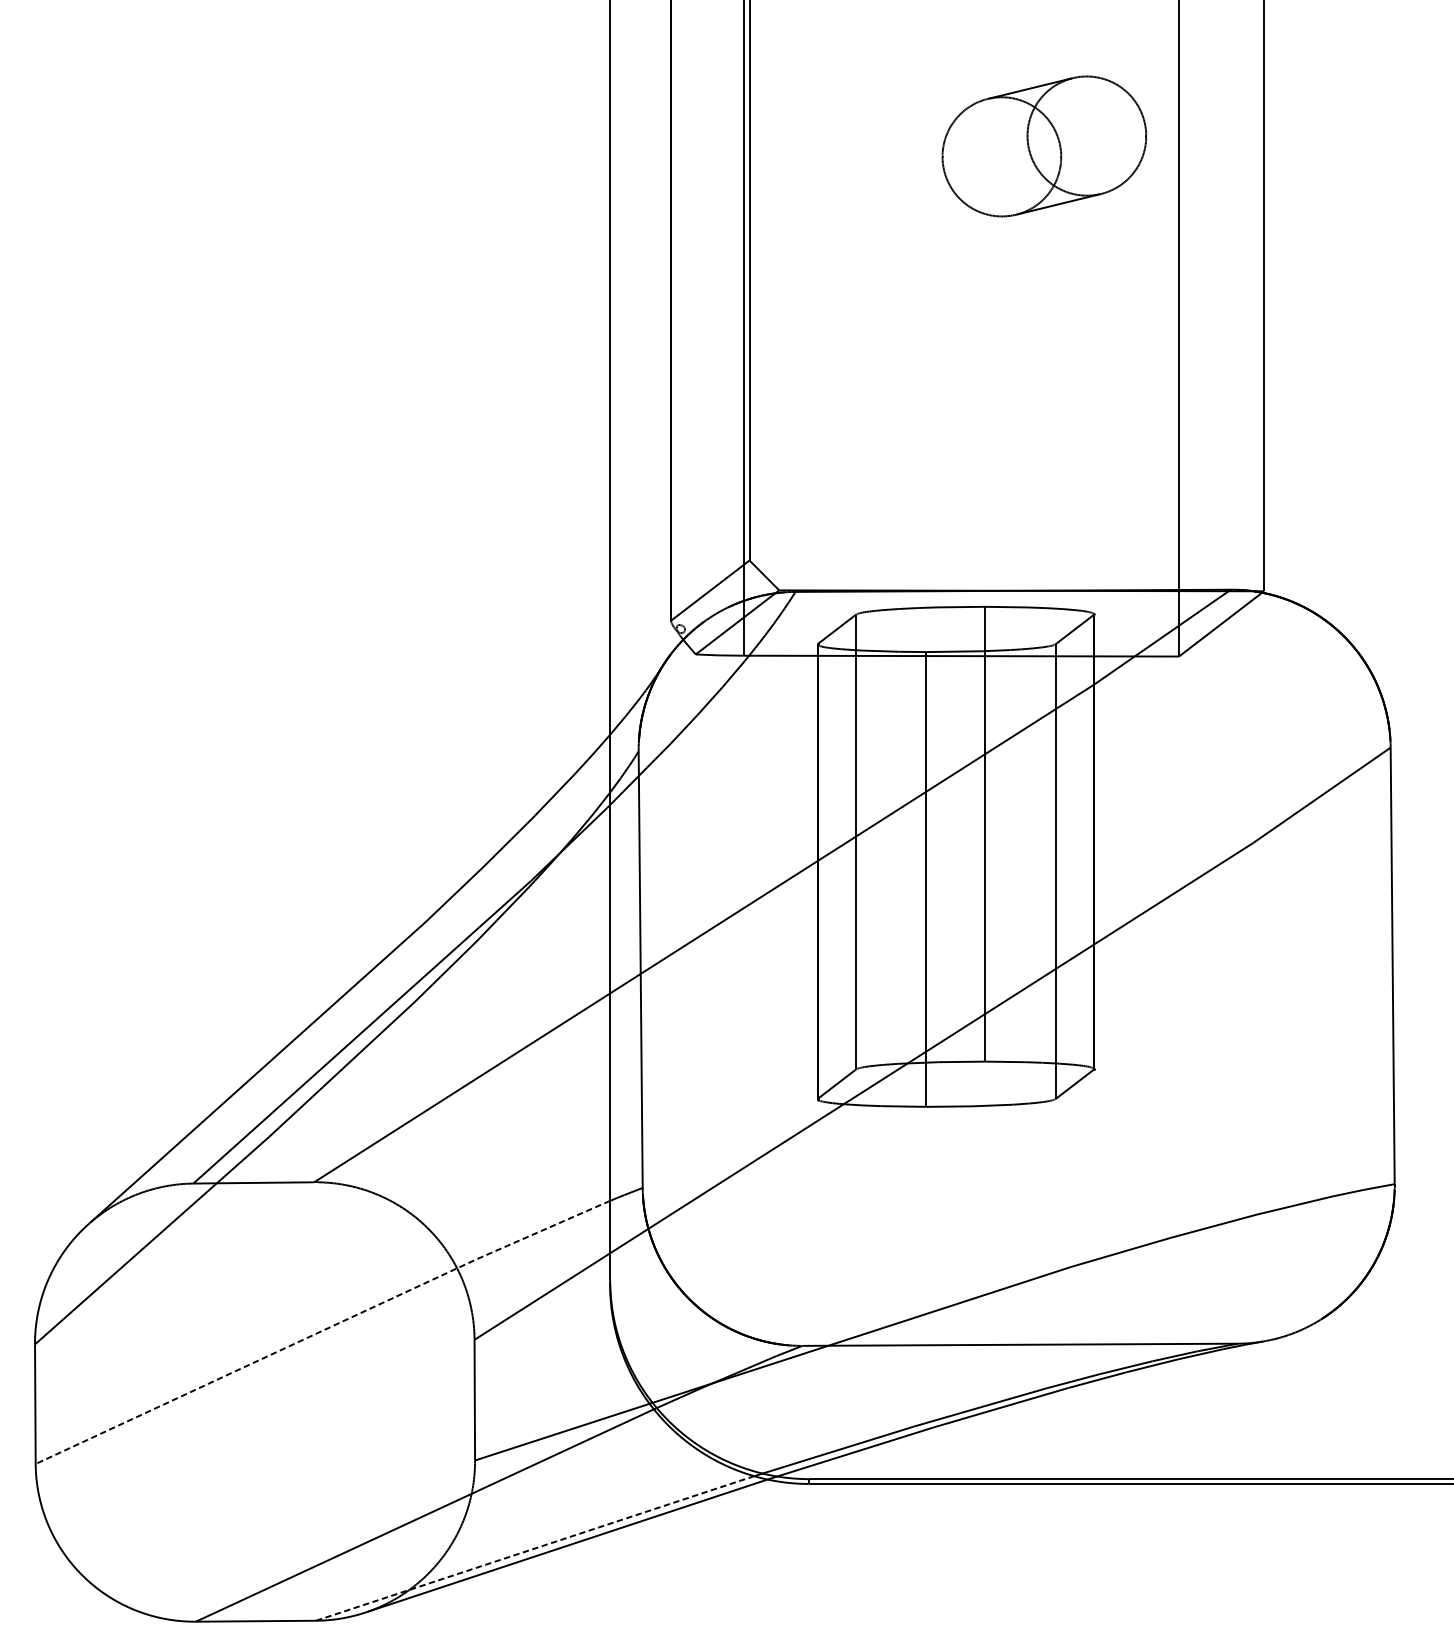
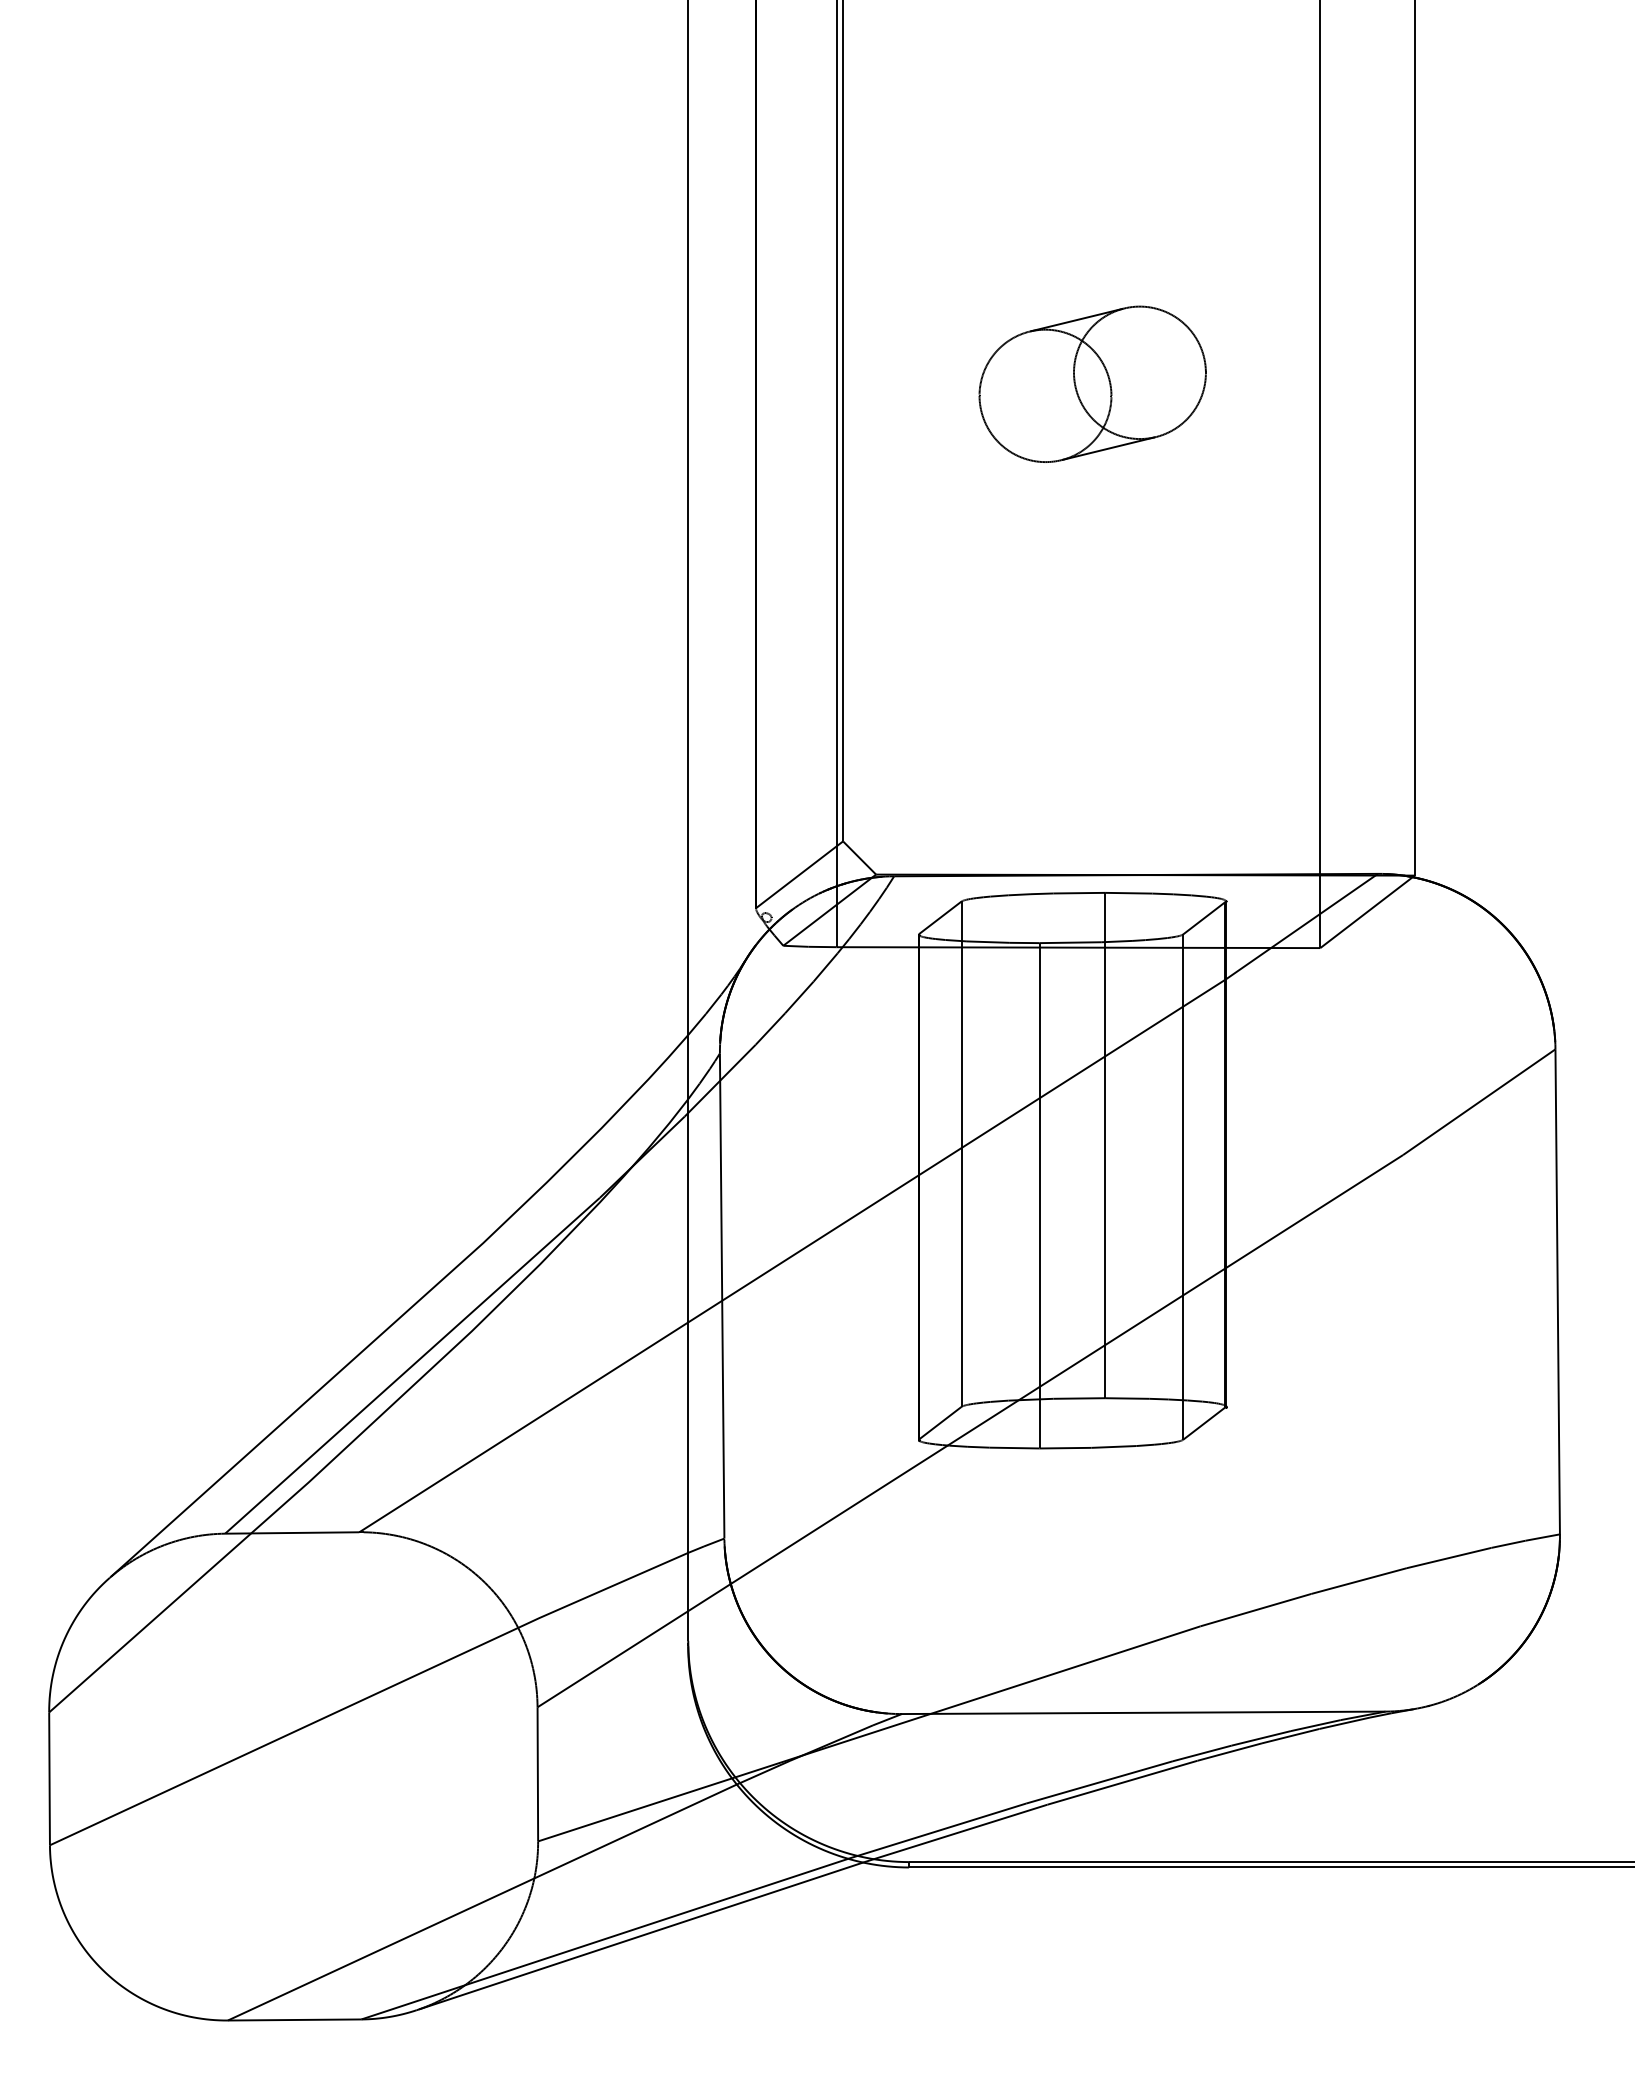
part: (1044, 145) -> (1092, 383), moved
line: (322, 1330) -> (368, 1697), dashed -> solid
line: (535, 1547) -> (605, 1938), dashed -> solid

